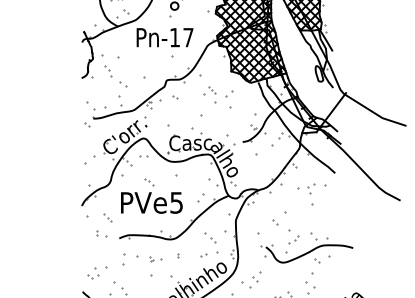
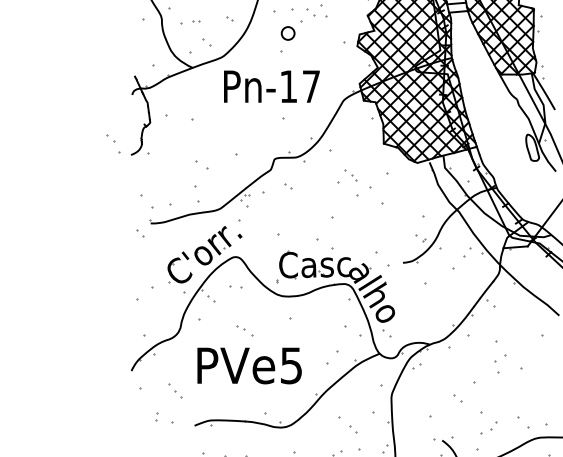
part: (108, 71) -> (113, 143), moved
part: (229, 93) -> (380, 181), size x1.6
part: (311, 188) -> (500, 363), moved

